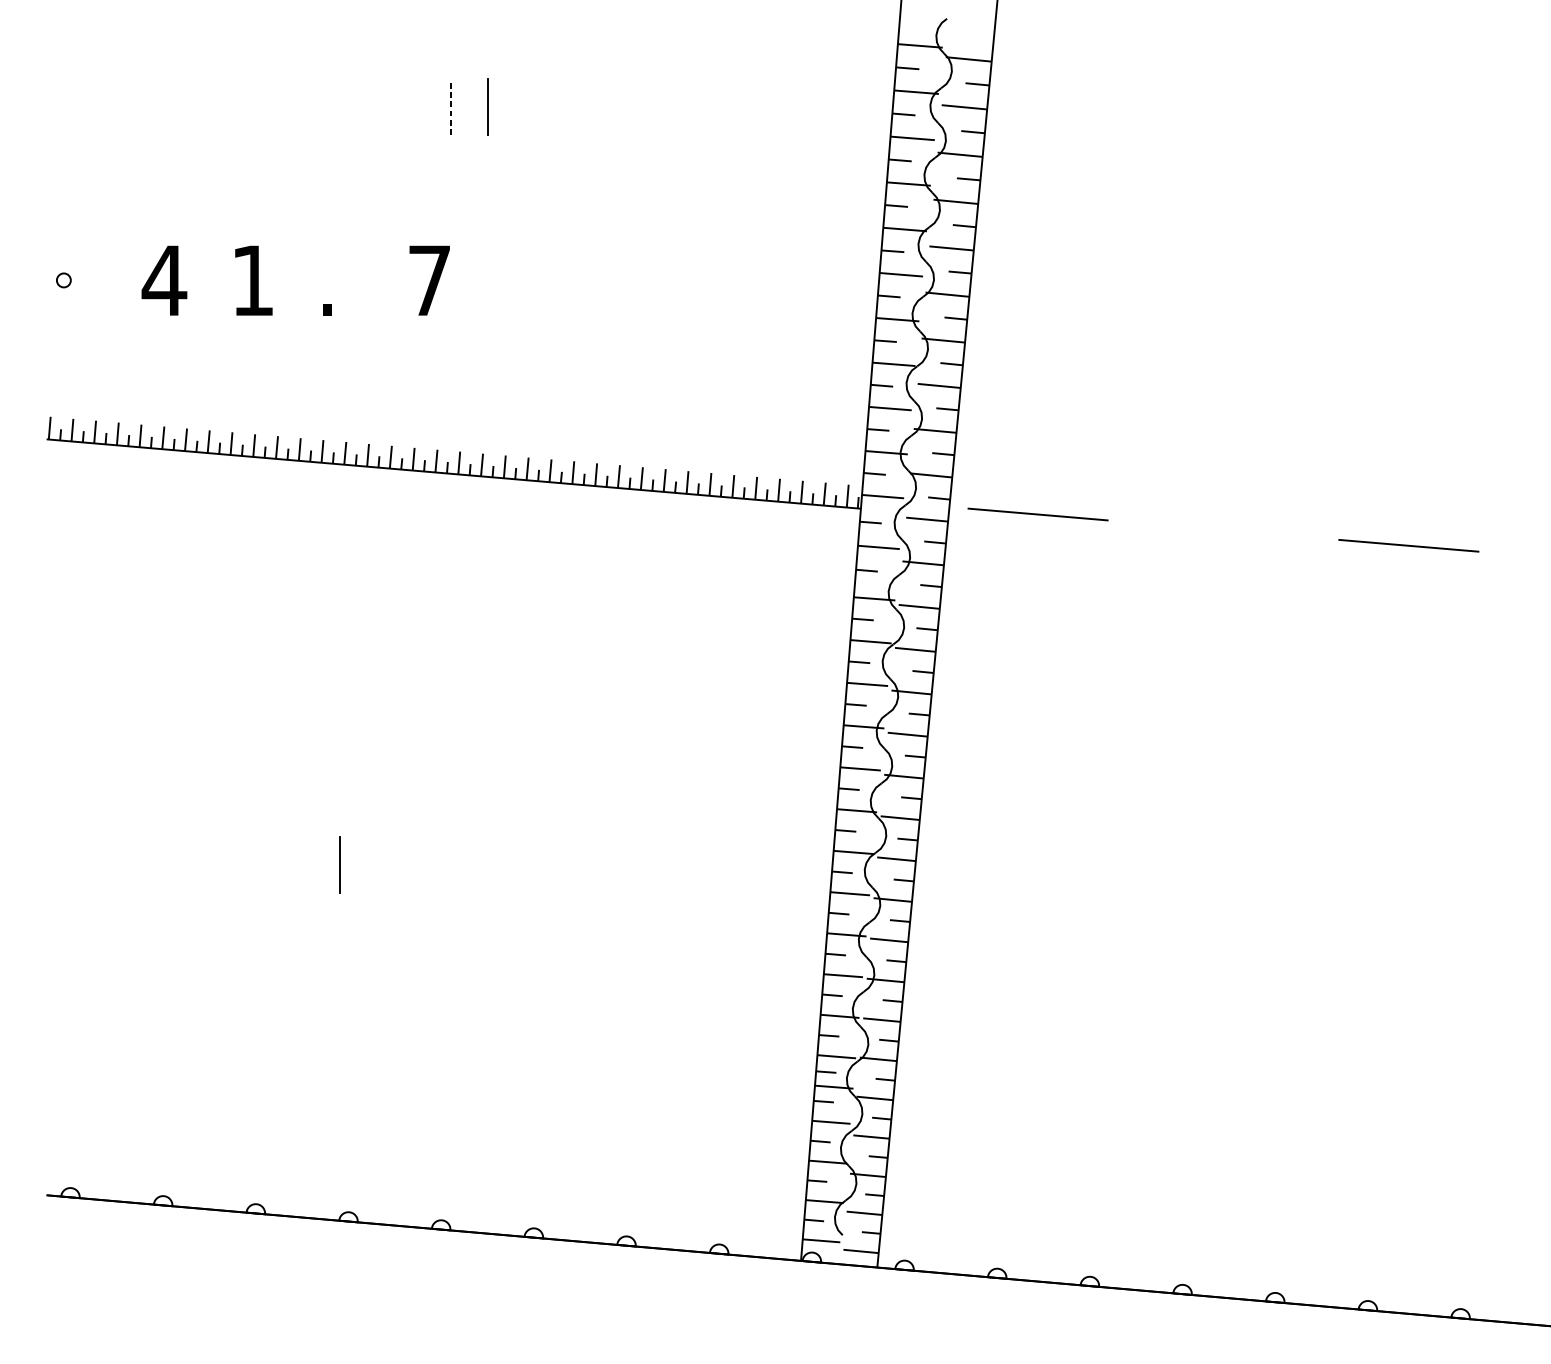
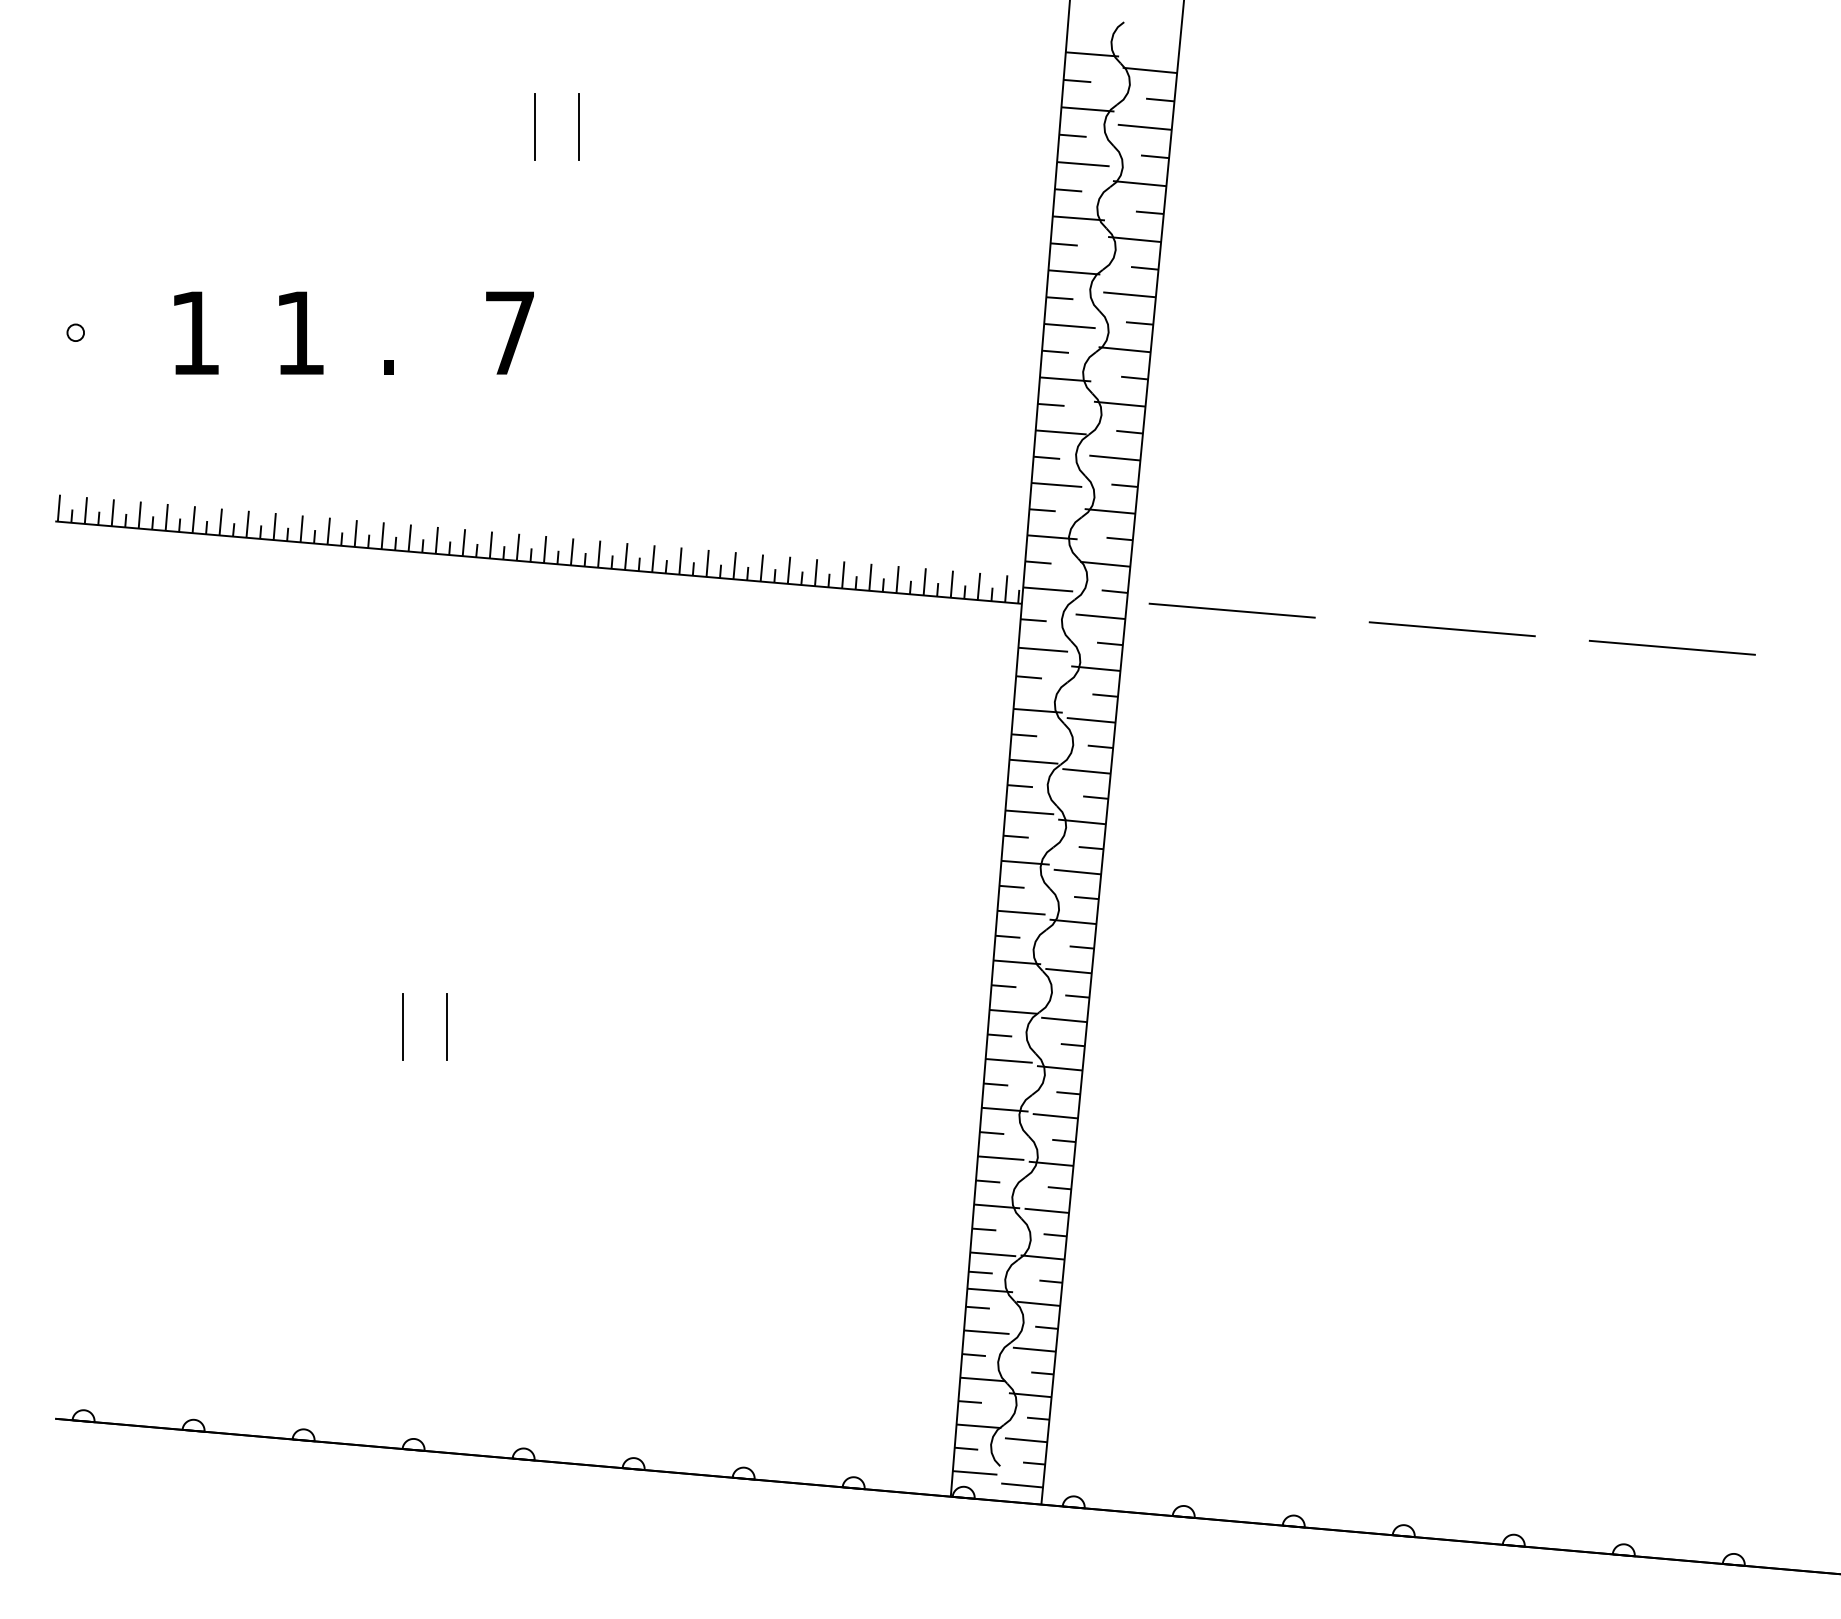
line: (450, 106) -> (534, 126), dashed -> solid
text: (164, 280) -> (195, 332), 4 -> 1
line: (1222, 530) -> (1451, 629), added
line: (377, 864) -> (447, 1026), added

